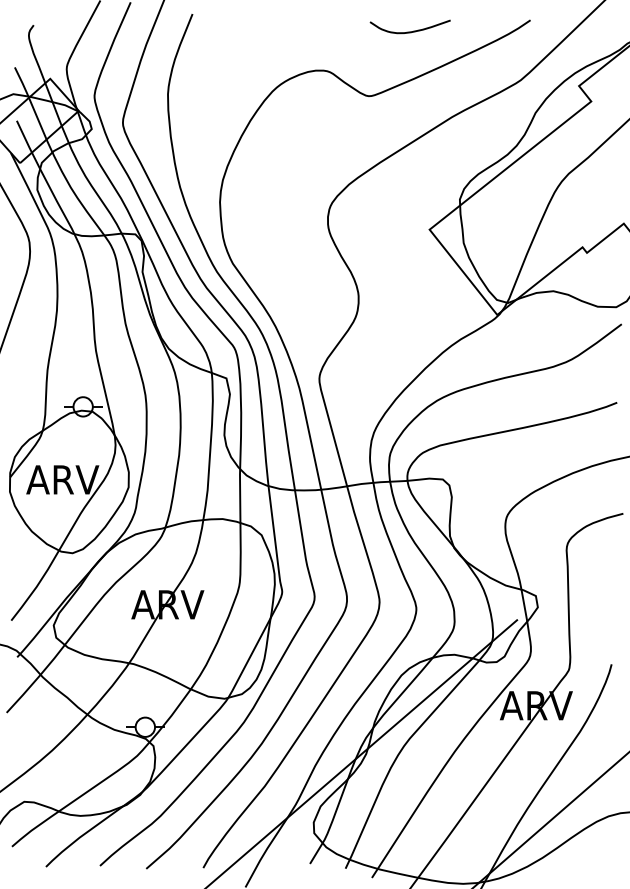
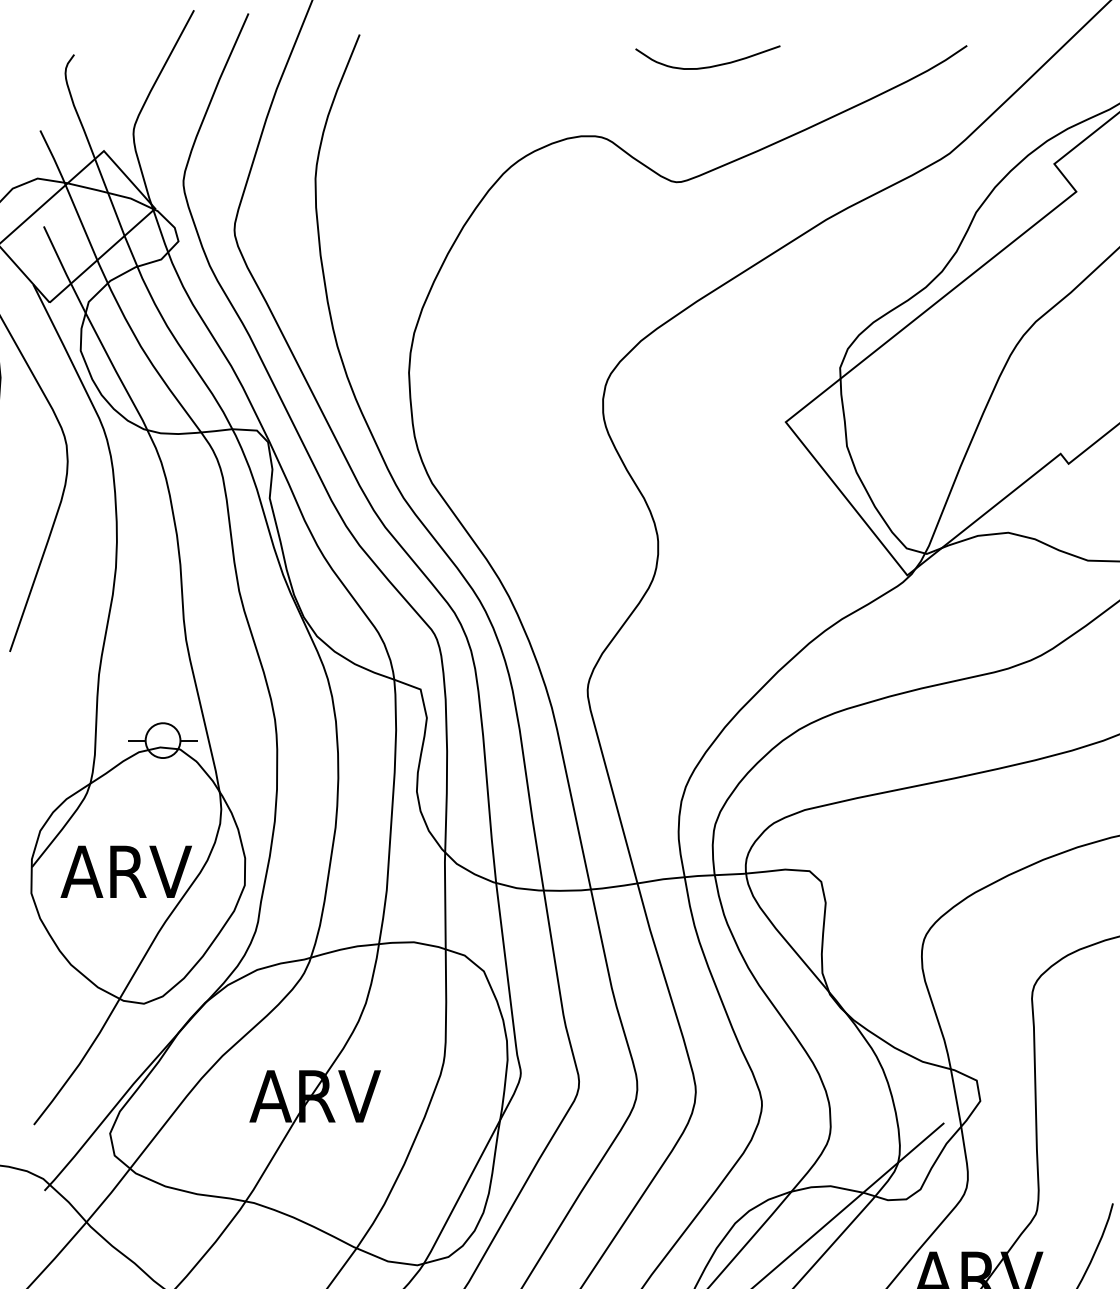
curve: (409, 31) -> (706, 65), moved

